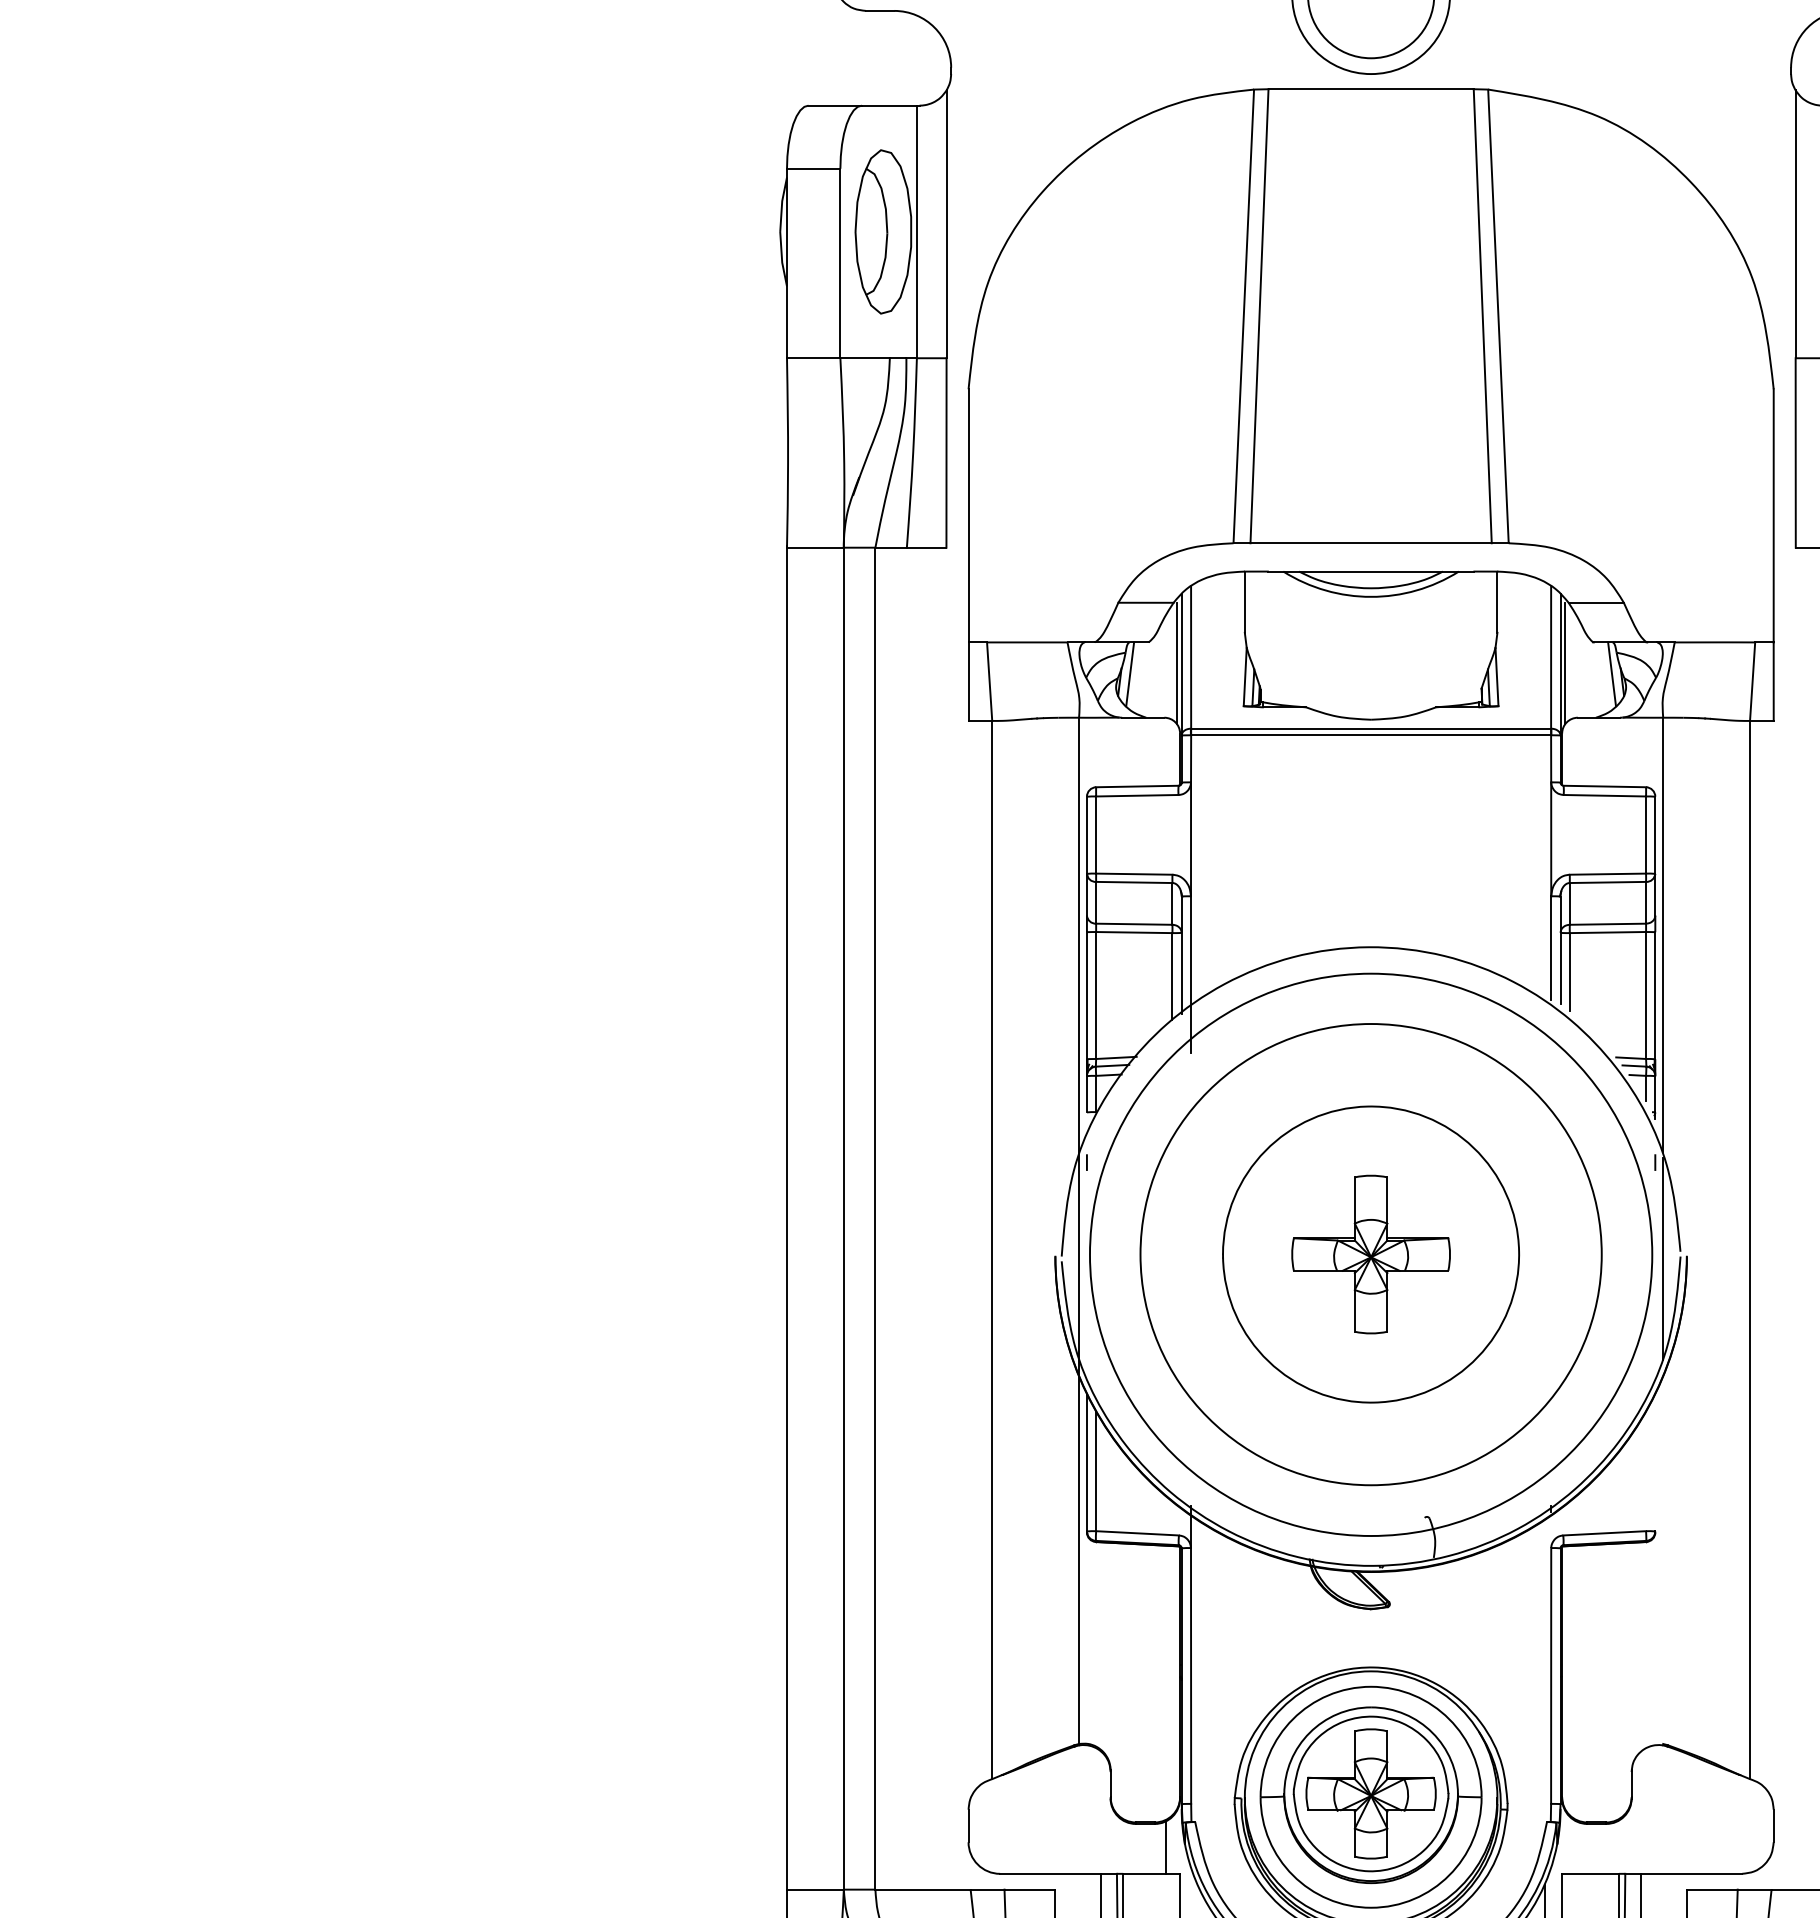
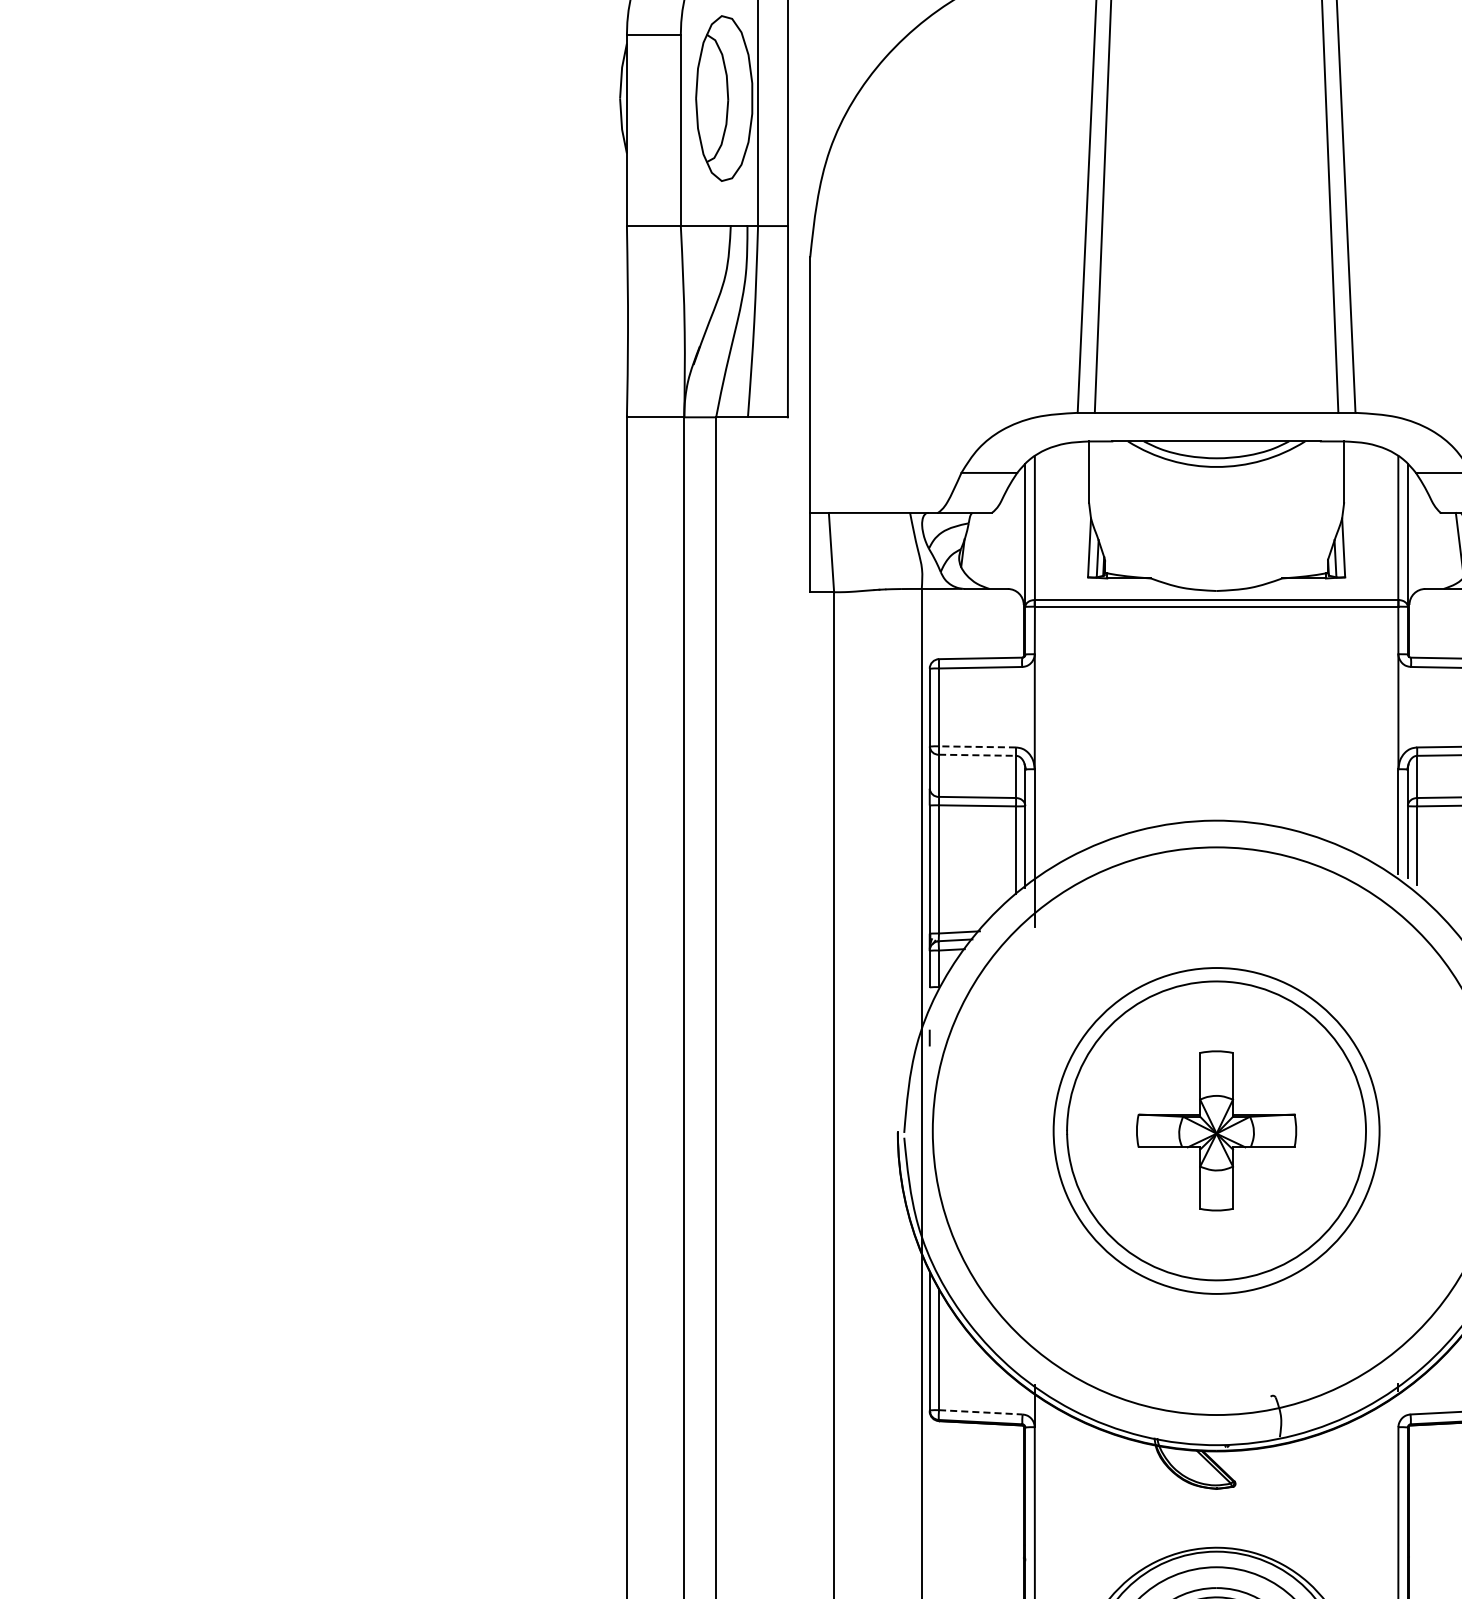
line: (1177, 663) -> (1021, 534), removed
line: (1565, 663) -> (1412, 534), removed
line: (1130, 674) -> (973, 545), removed
line: (1133, 874) -> (976, 747), solid -> dashed
line: (1134, 882) -> (977, 755), solid -> dashed
circle: (1370, 1254) -> (1215, 1130), size x0.7
line: (1138, 1533) -> (981, 1412), solid -> dashed

